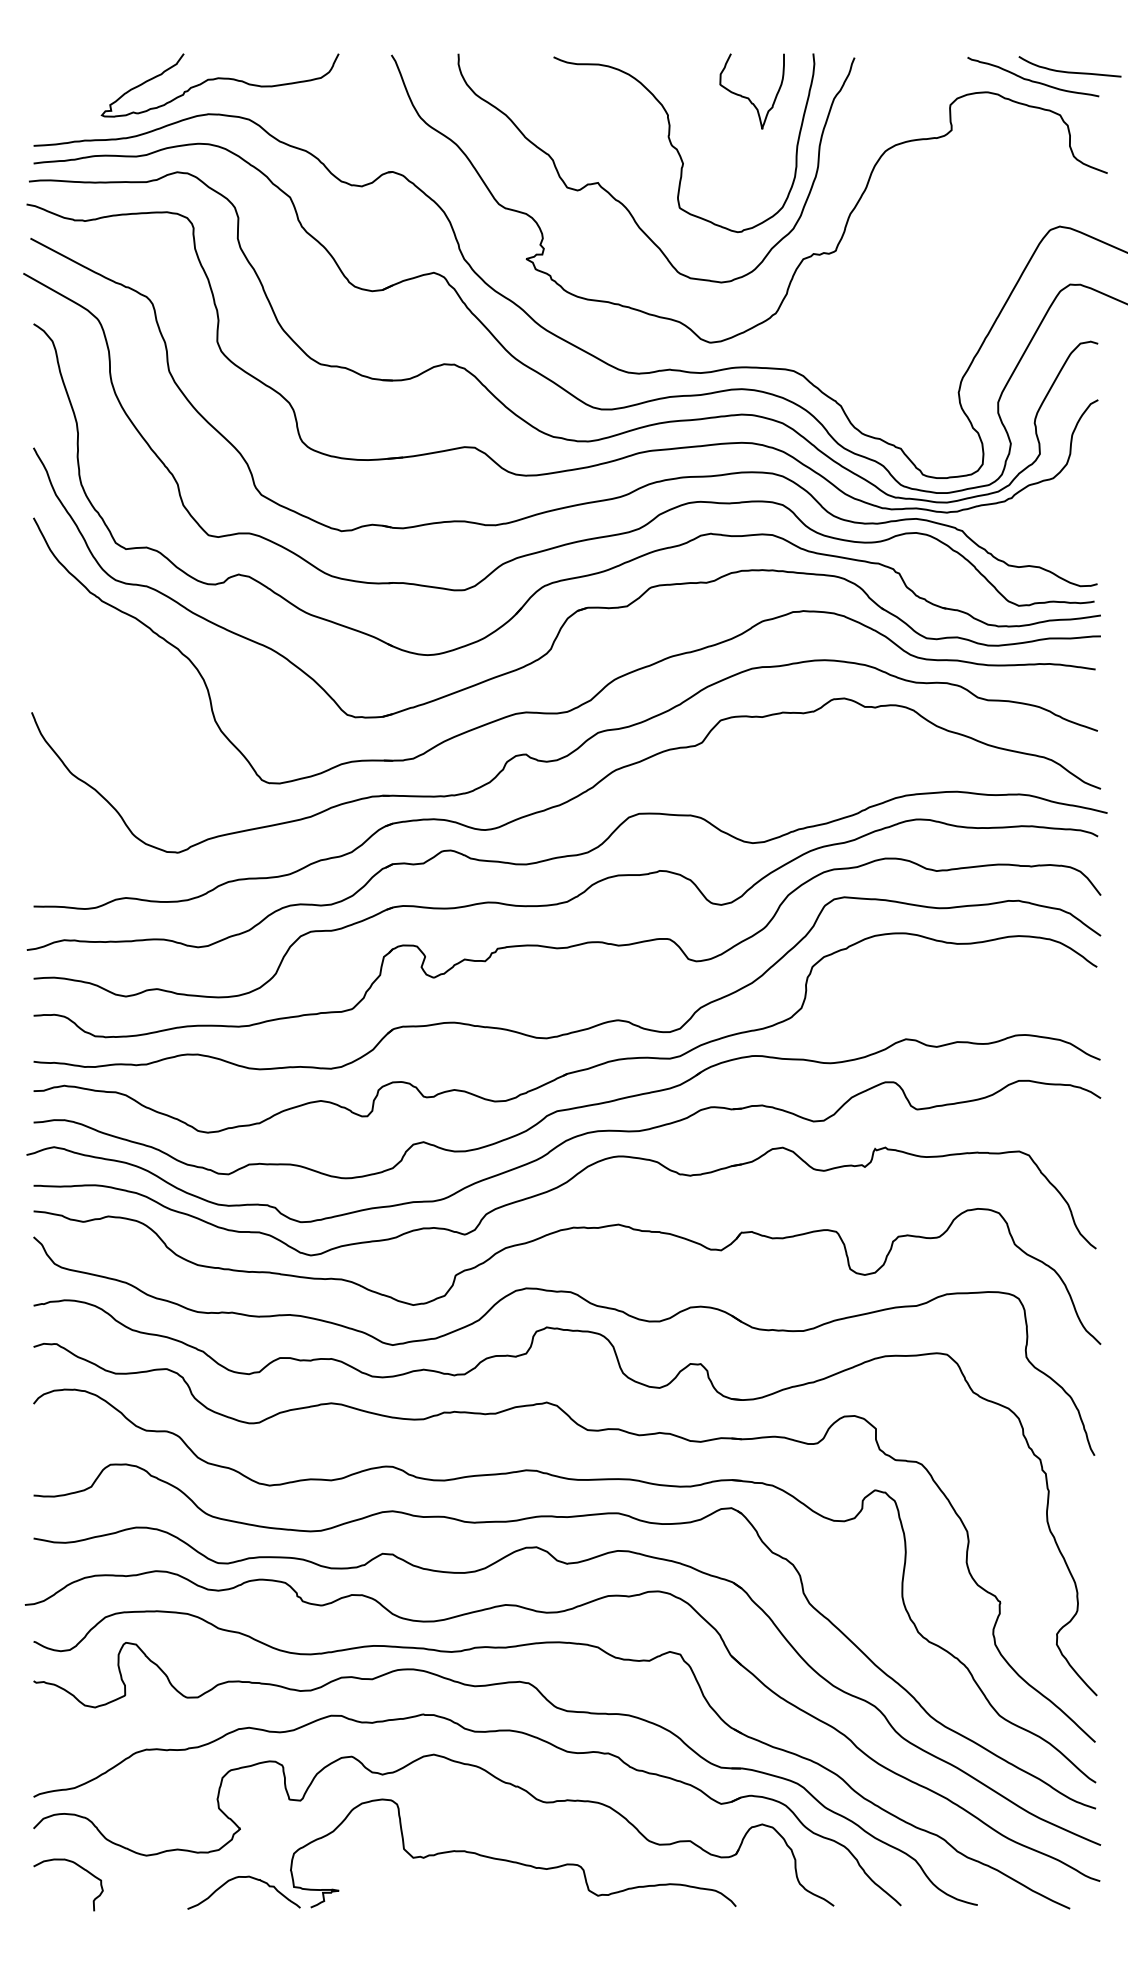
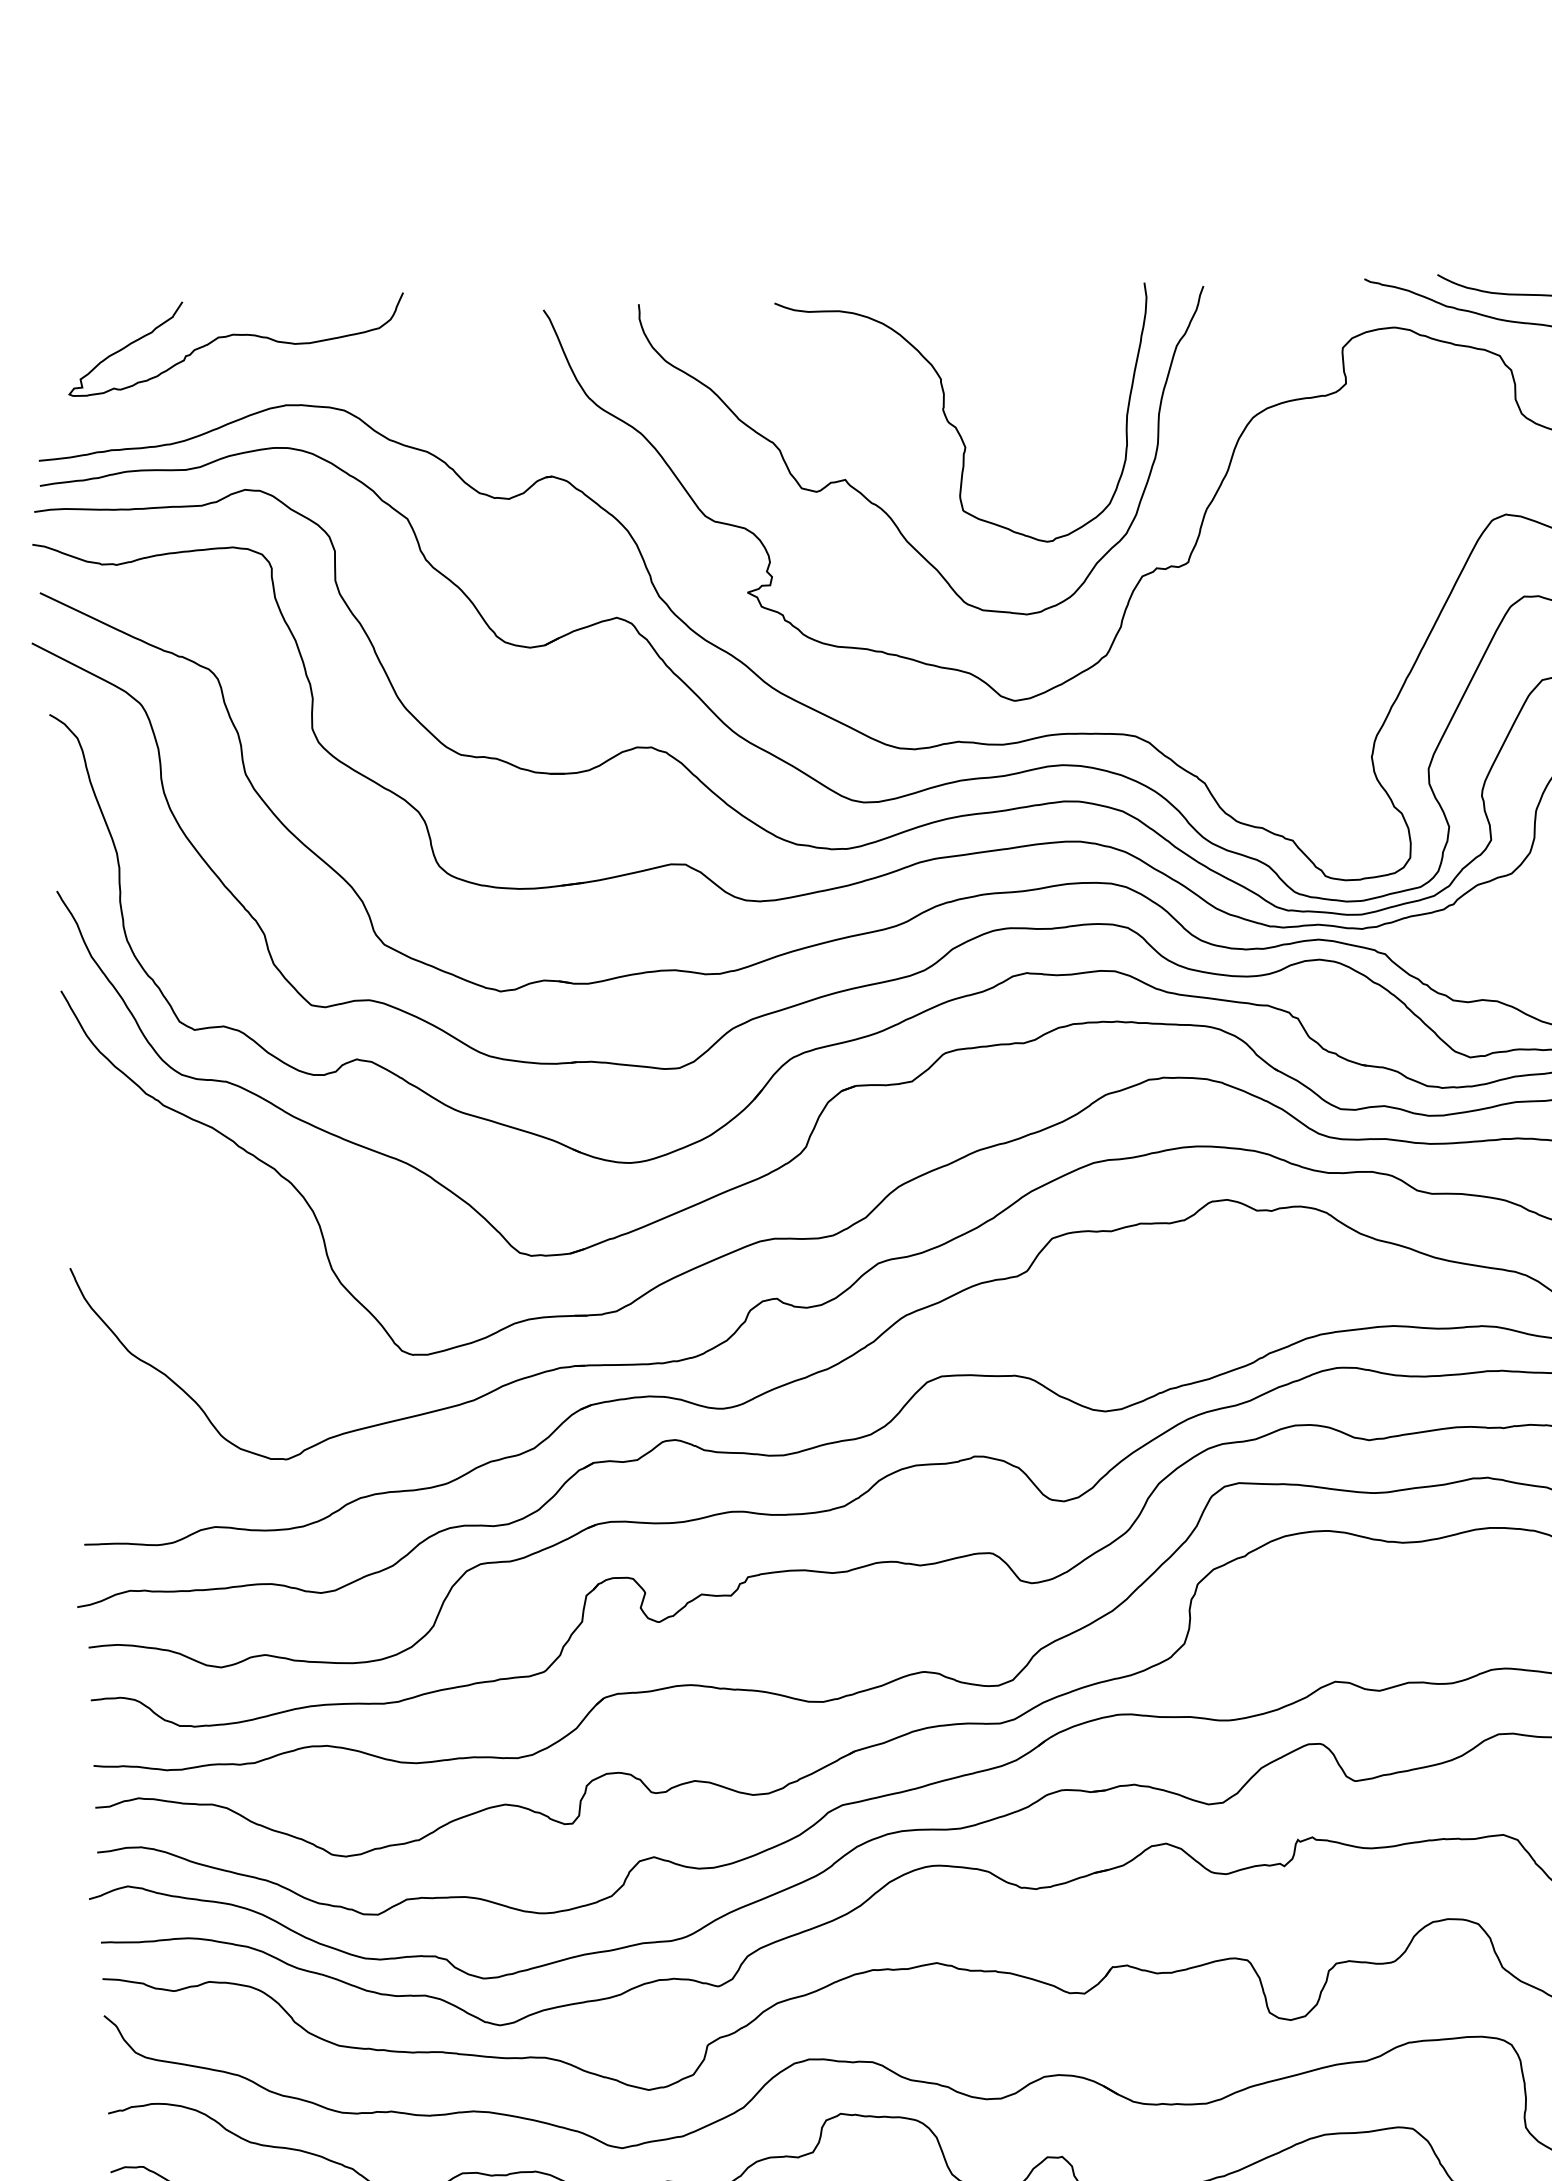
curve: (219, 79) -> (234, 336), moved
curve: (748, 97) -> (1054, 349), removed

